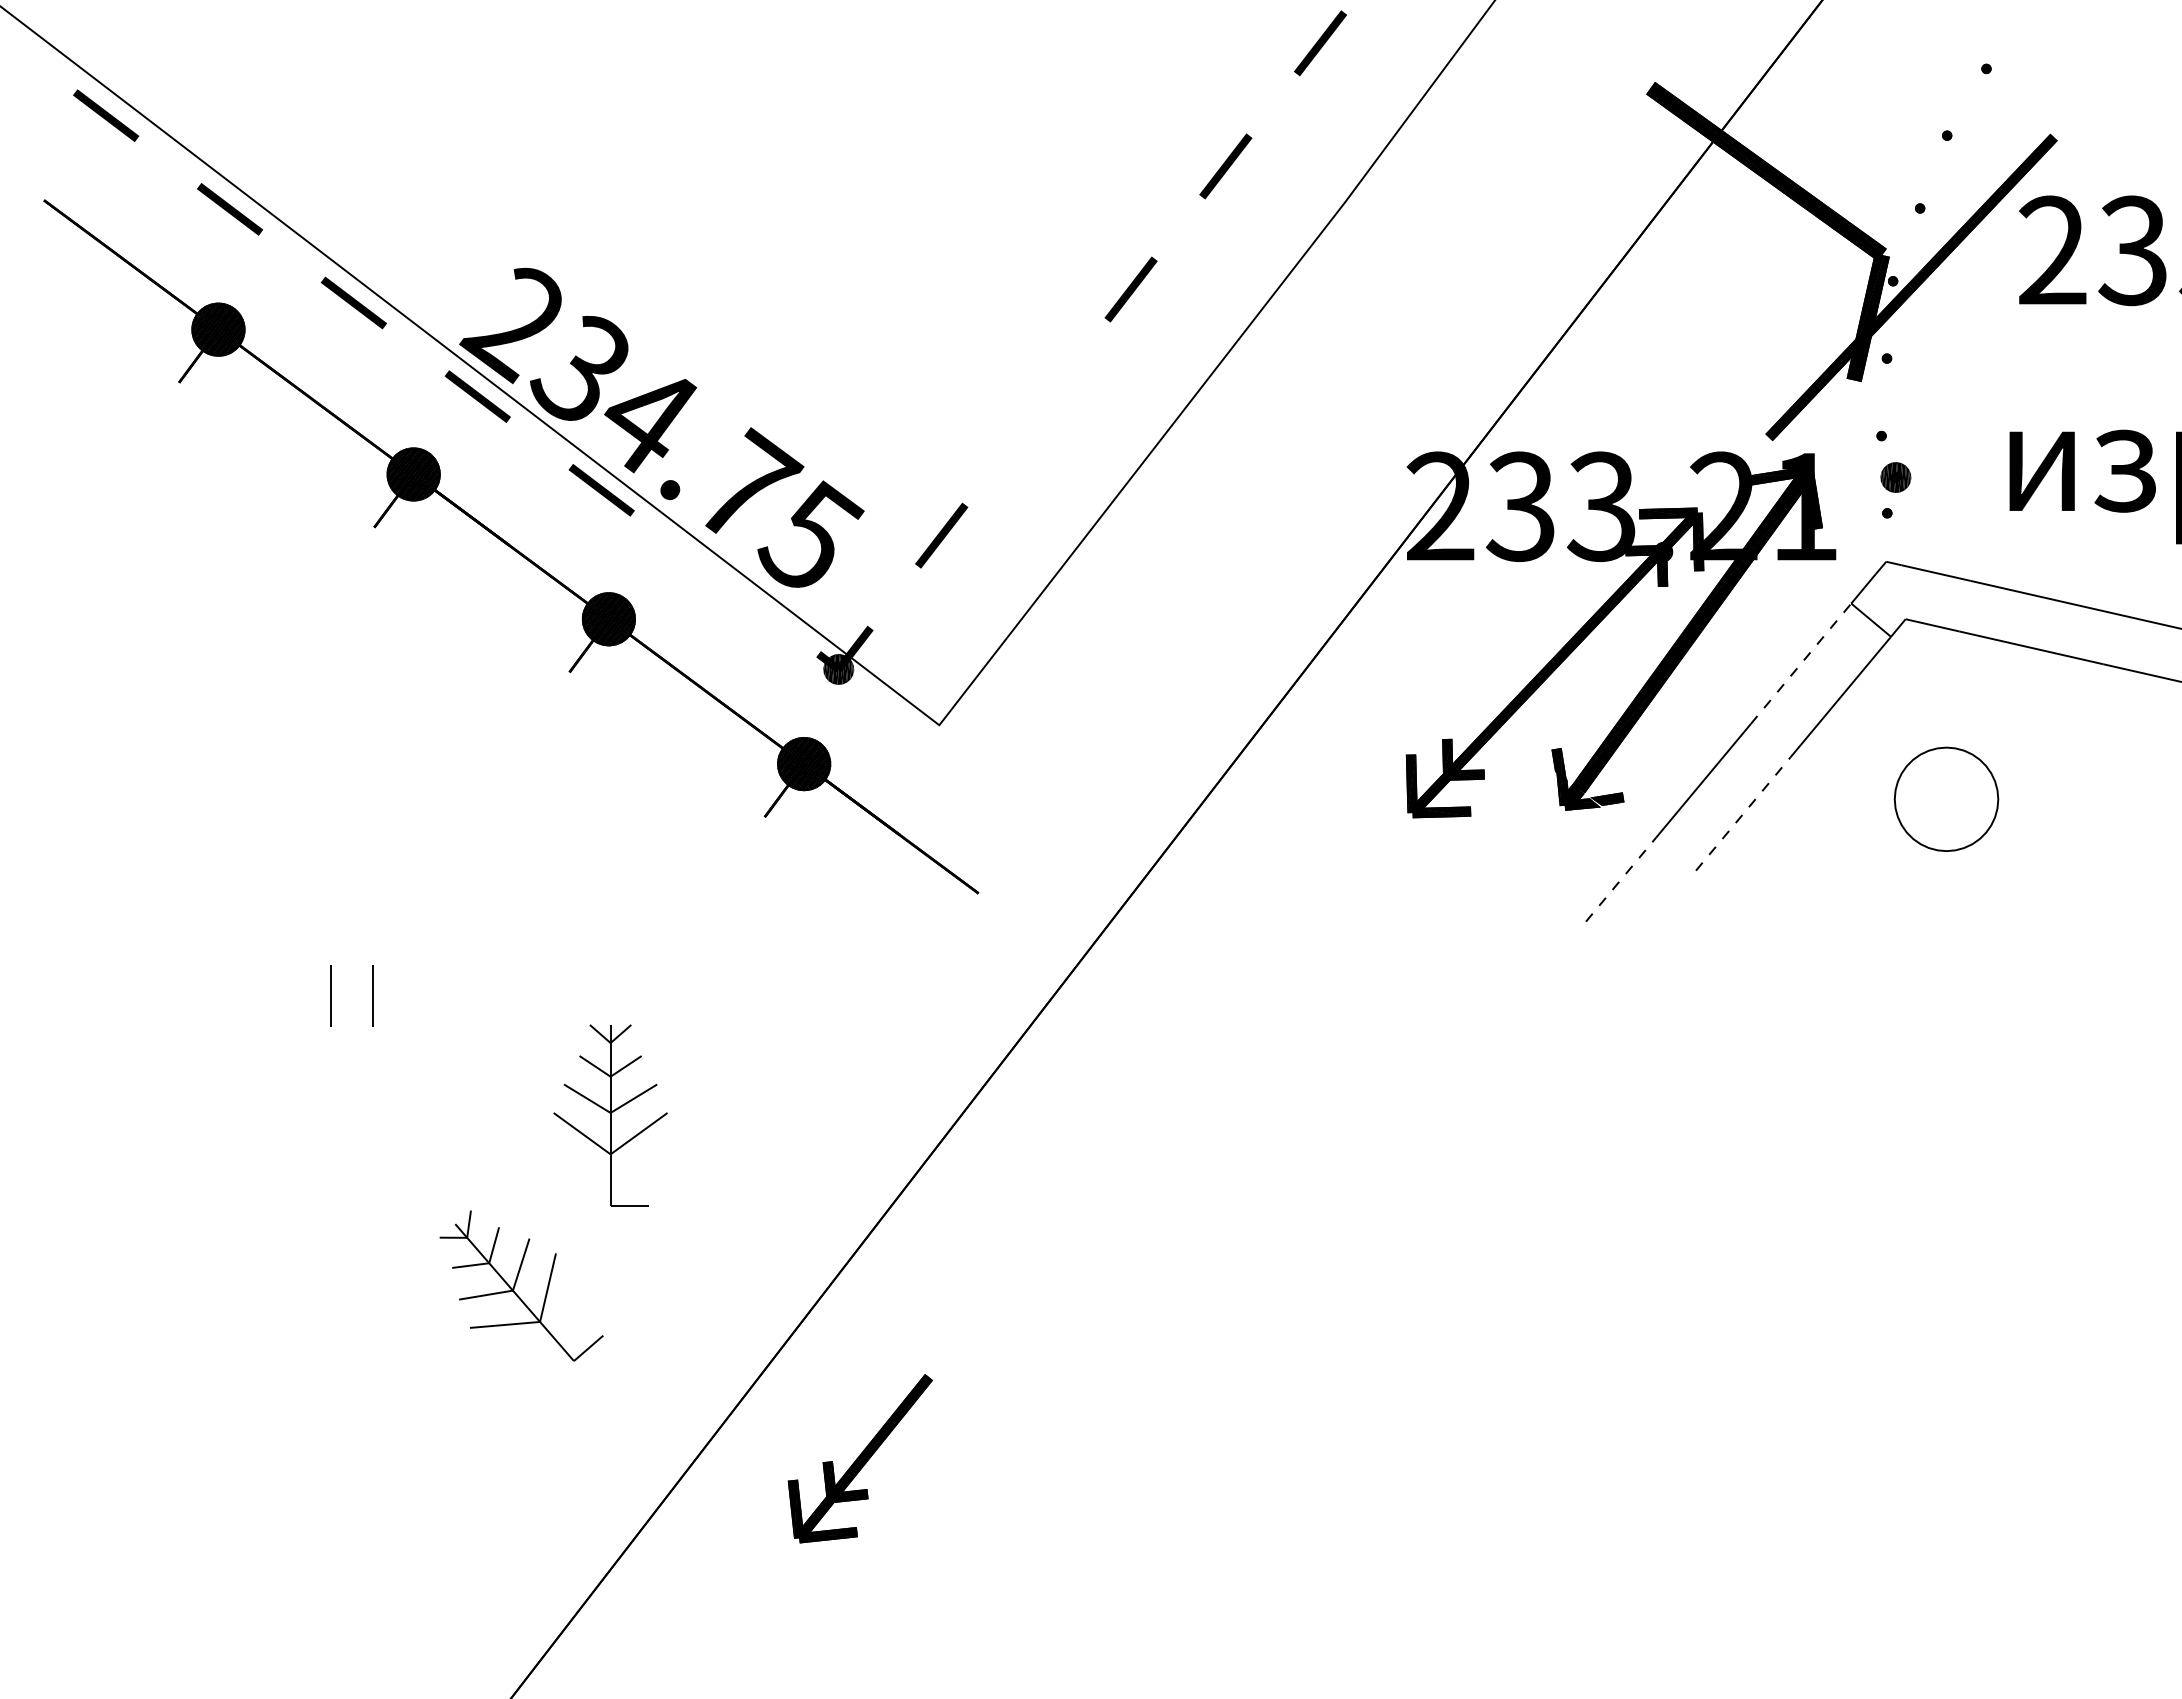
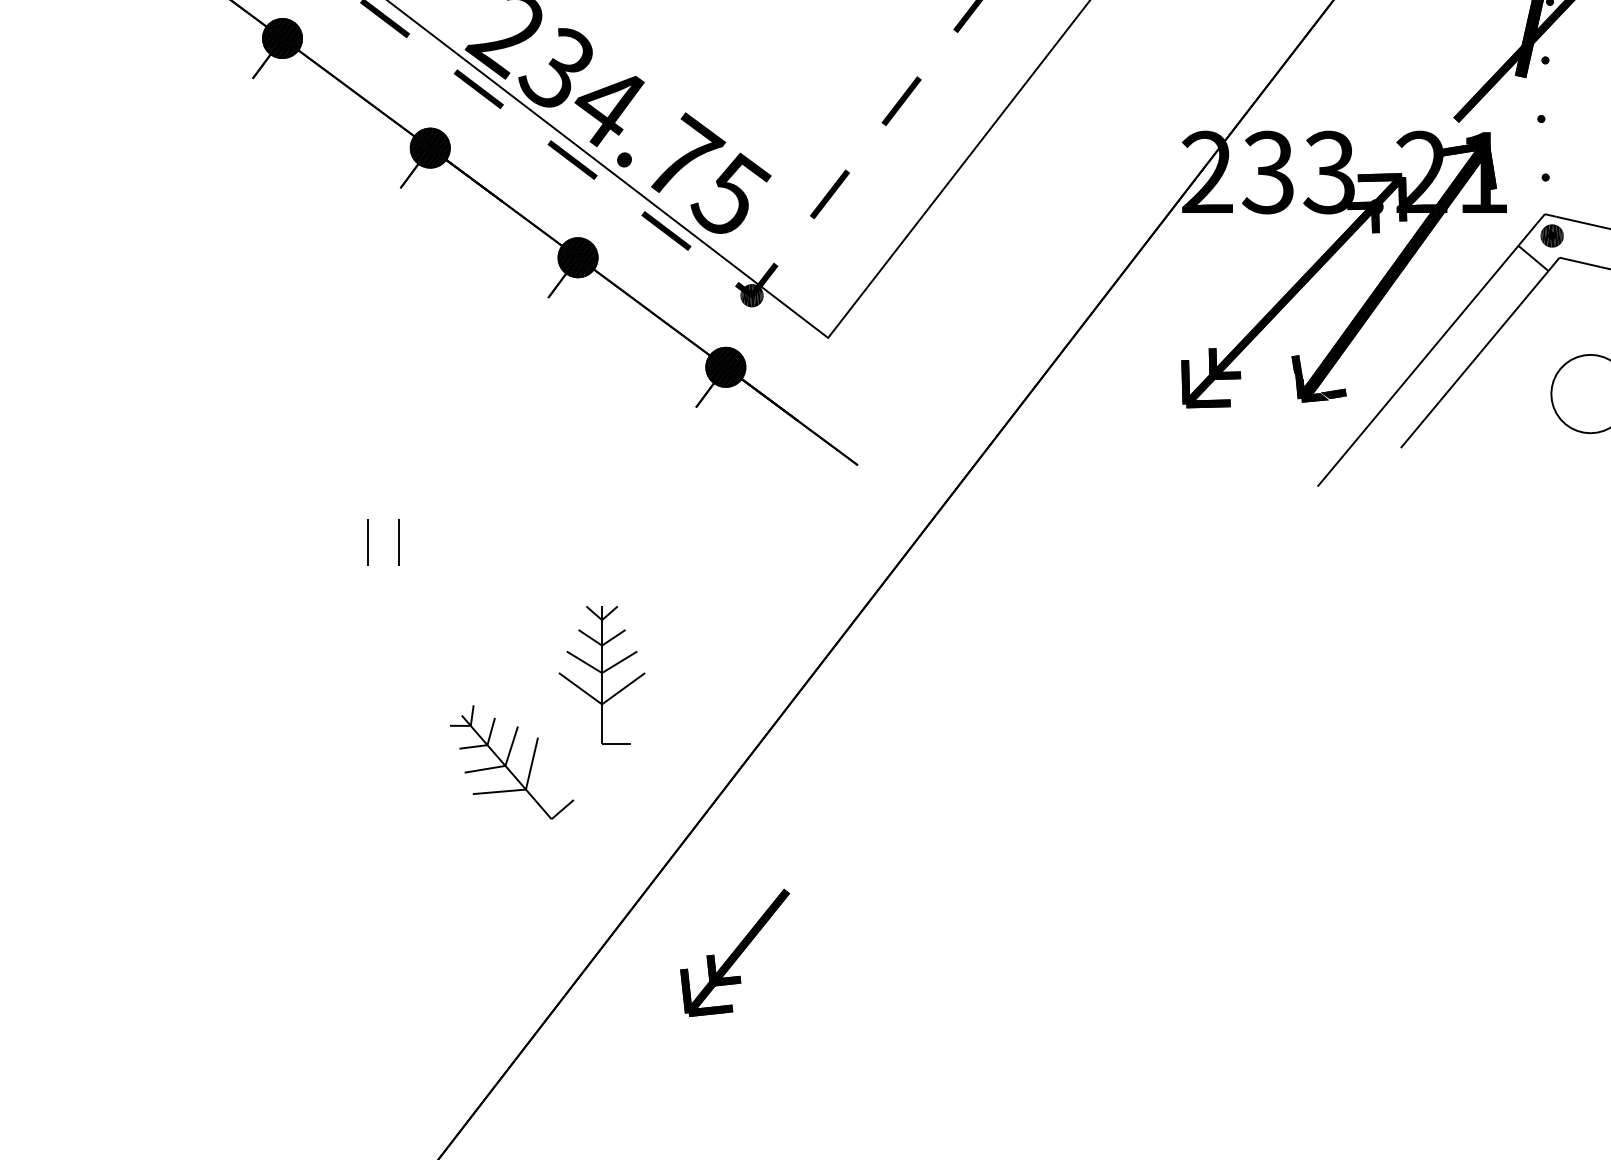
line: (1036, 412) -> (901, 101), added
part: (1895, 477) -> (1551, 235), moved
line: (725, 583) -> (666, 230), added
line: (1801, 663) -> (1480, 291), dashed -> solid
line: (1743, 813) -> (1436, 404), dashed -> solid
line: (1621, 879) -> (1344, 454), dashed -> solid
part: (610, 1115) -> (601, 674), moved
part: (859, 1458) -> (734, 952), moved

